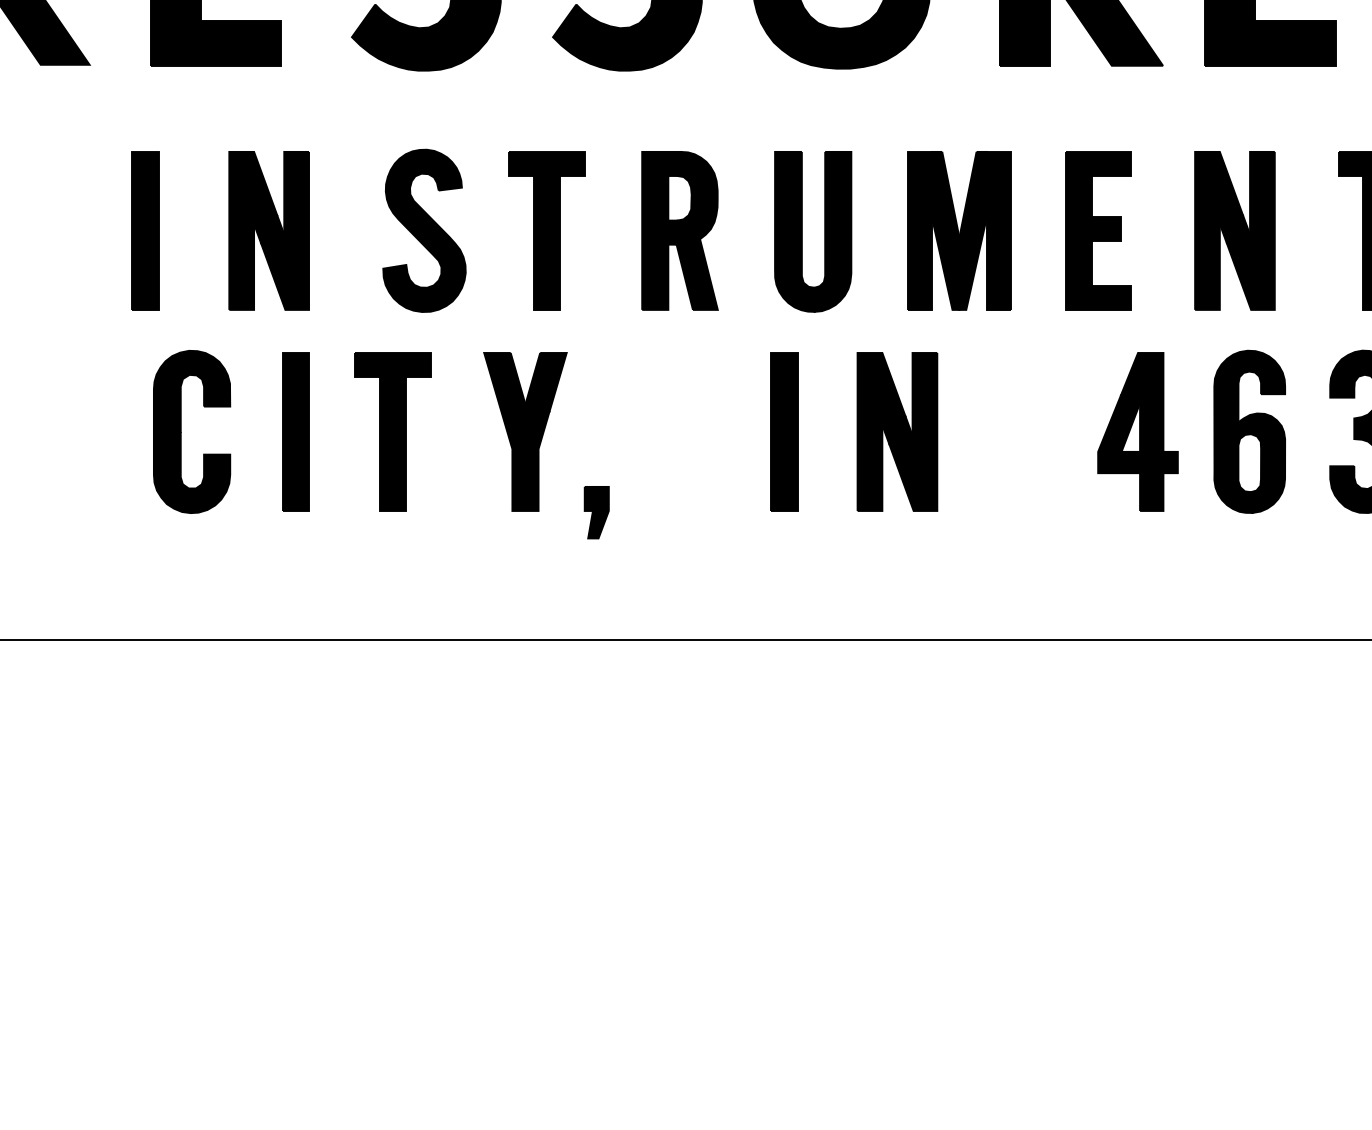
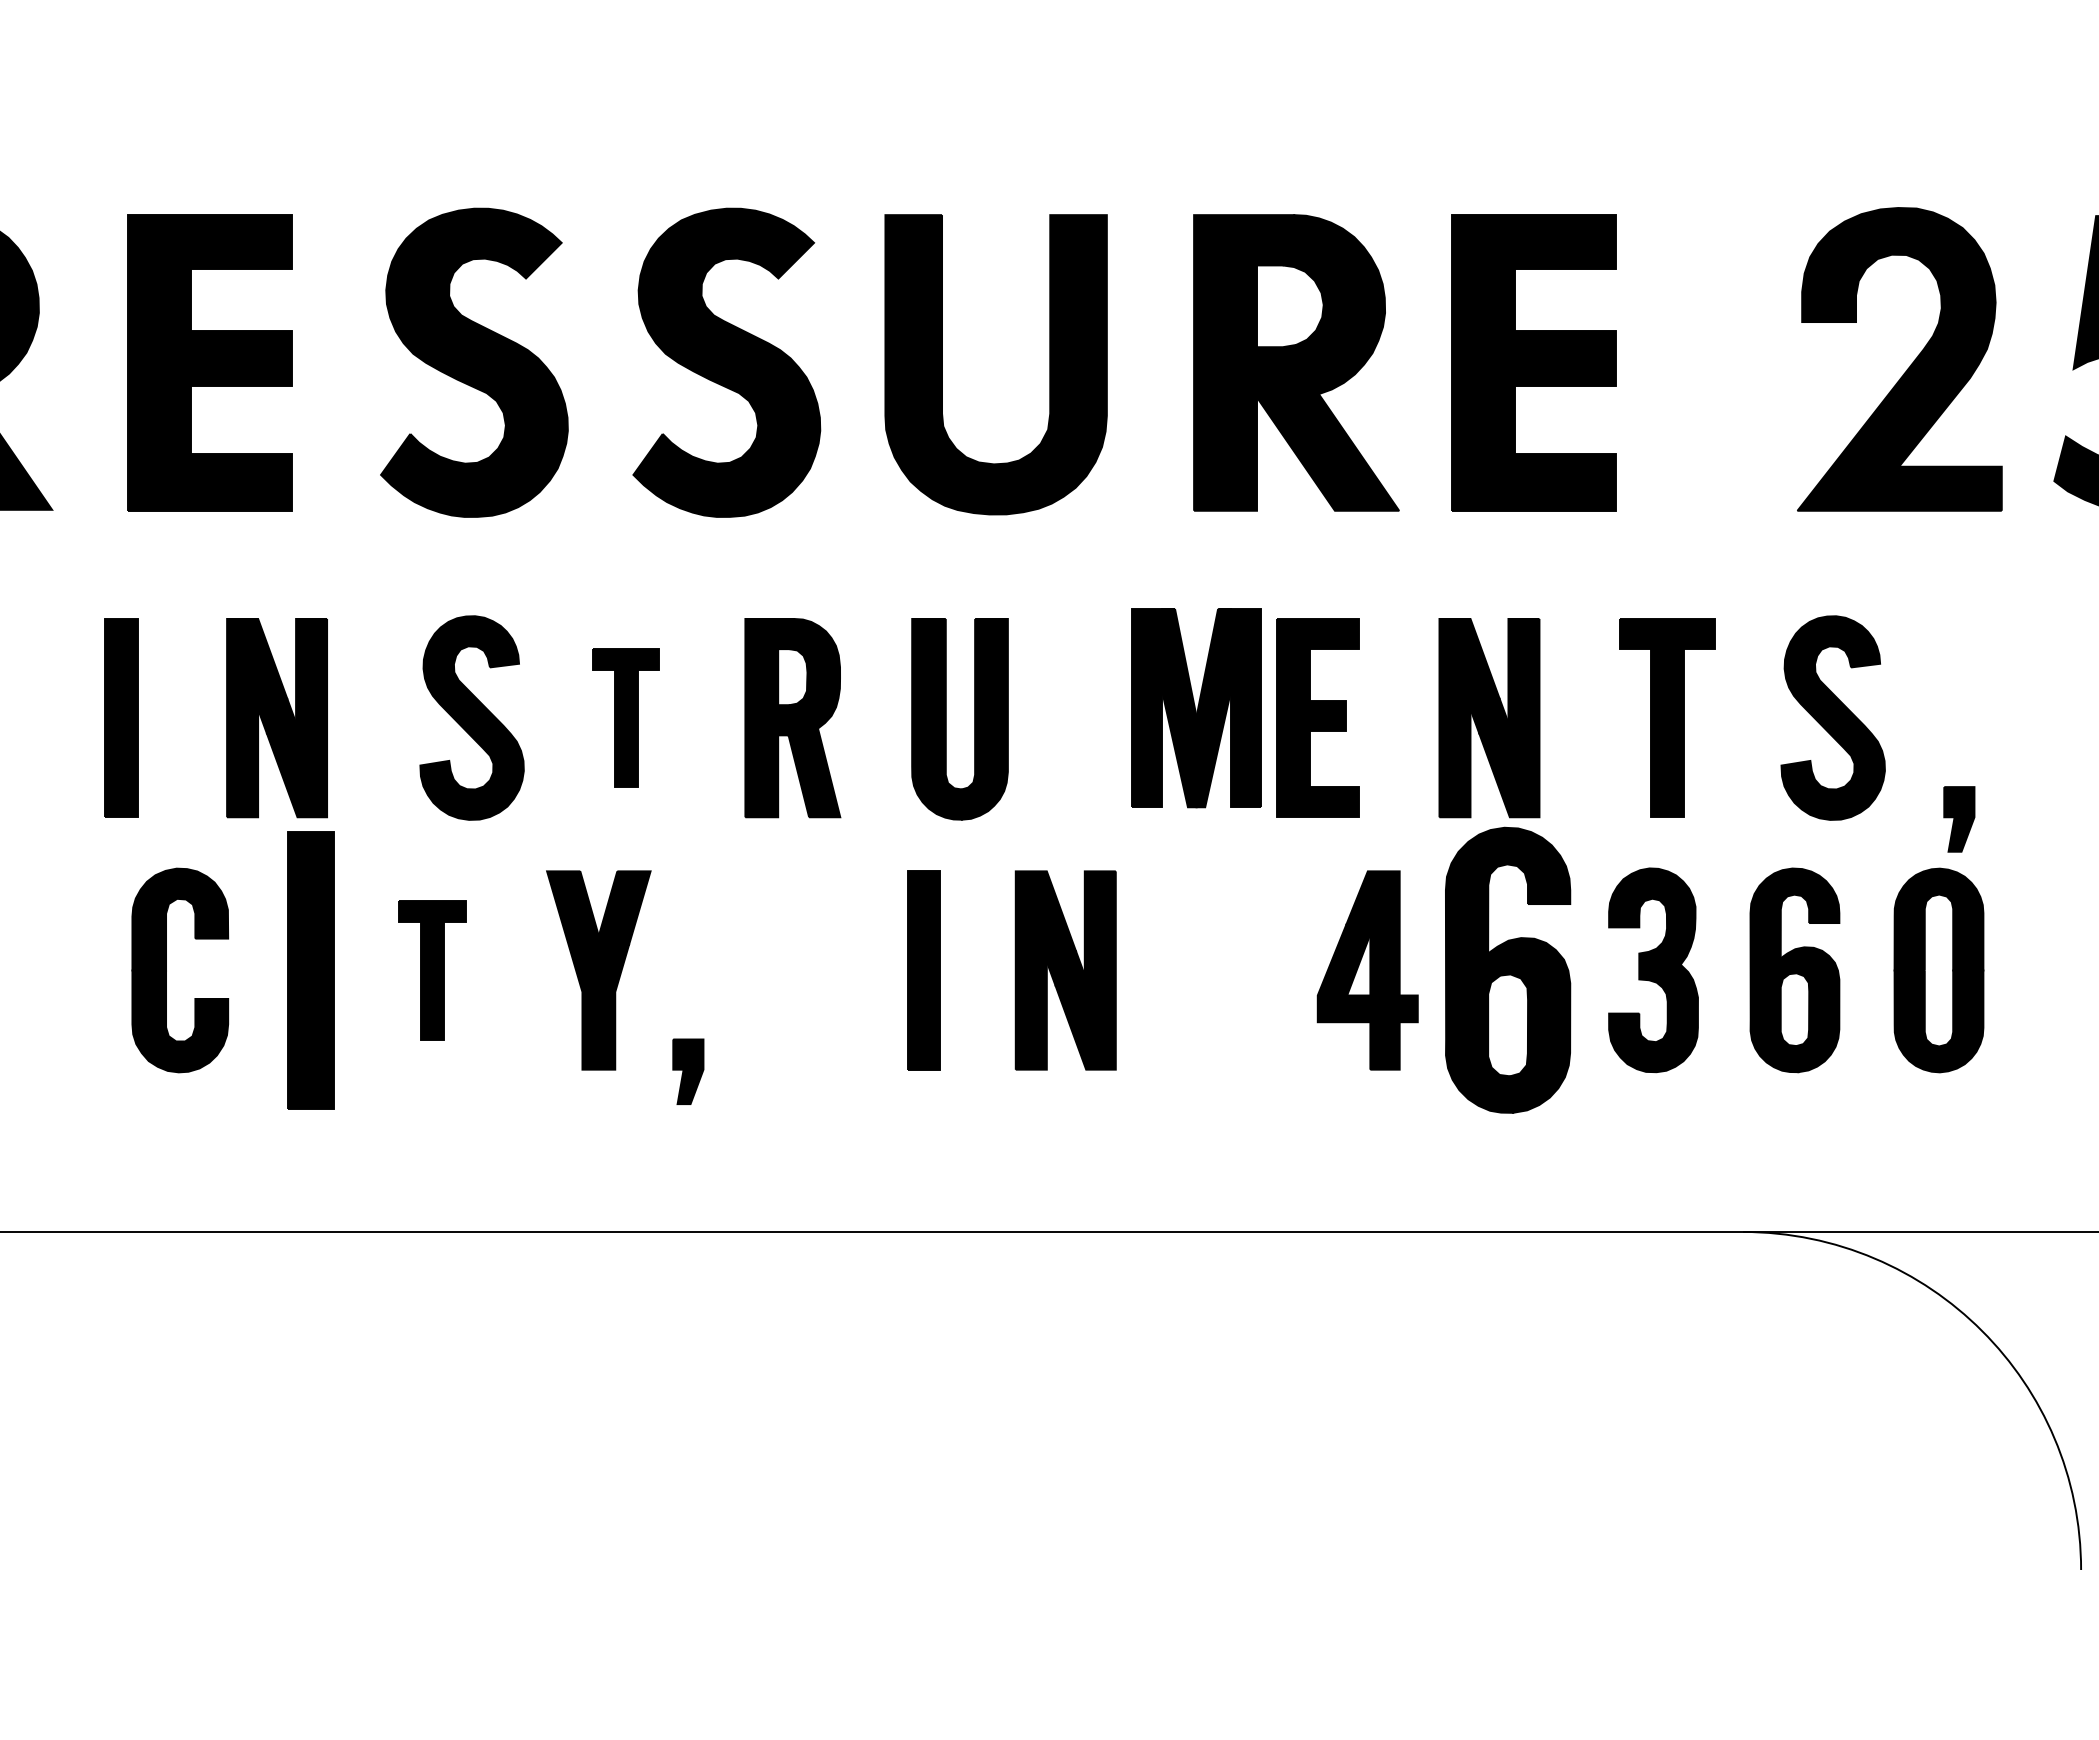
part: (547, 230) -> (626, 717), size x0.7
part: (959, 231) -> (1196, 708), moved
part: (295, 431) -> (310, 970), size x1.4
part: (392, 431) -> (432, 970), size x0.7
part: (1249, 431) -> (1507, 970), size x1.4

